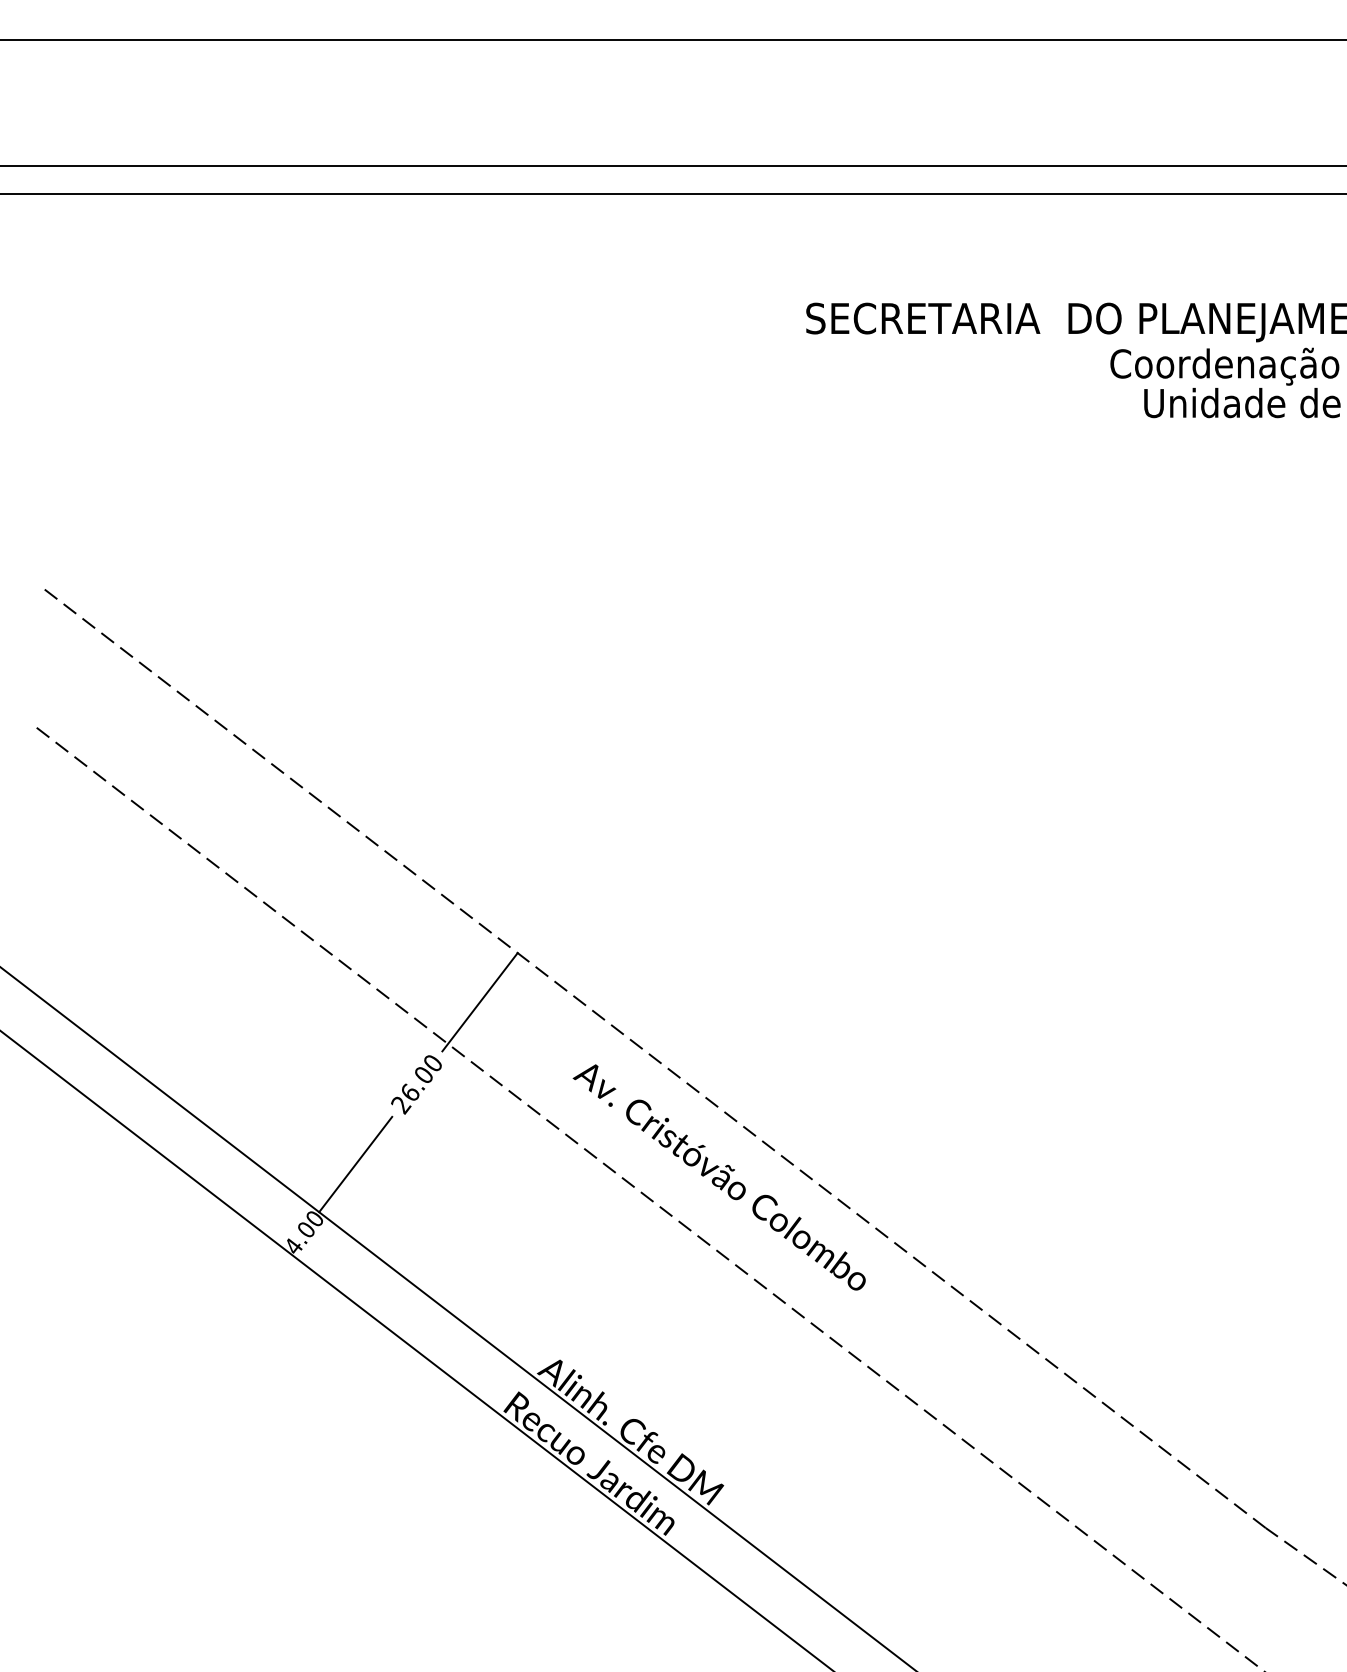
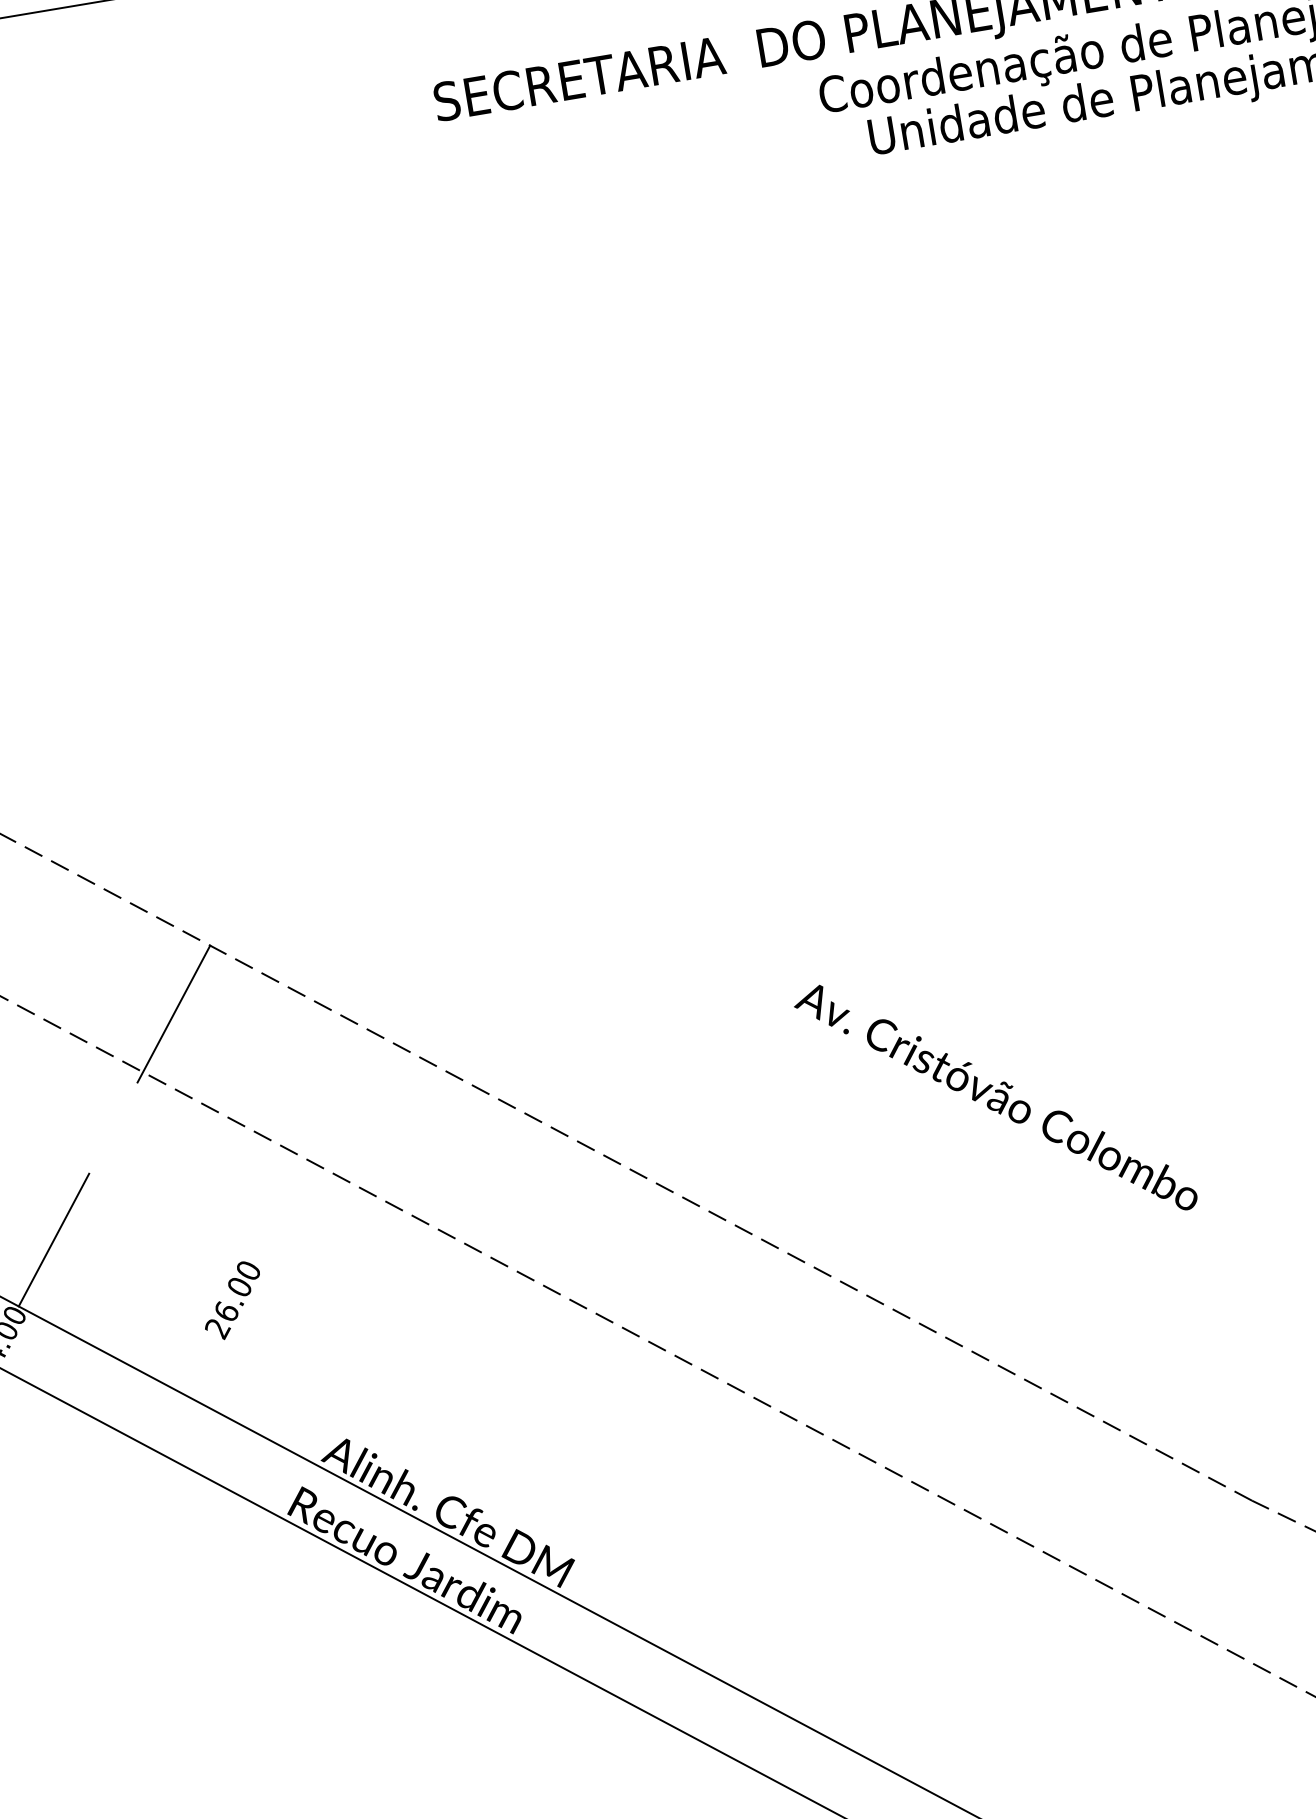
text: (416, 1084) -> (232, 1300), moved
text: (718, 1177) -> (994, 1099), moved

